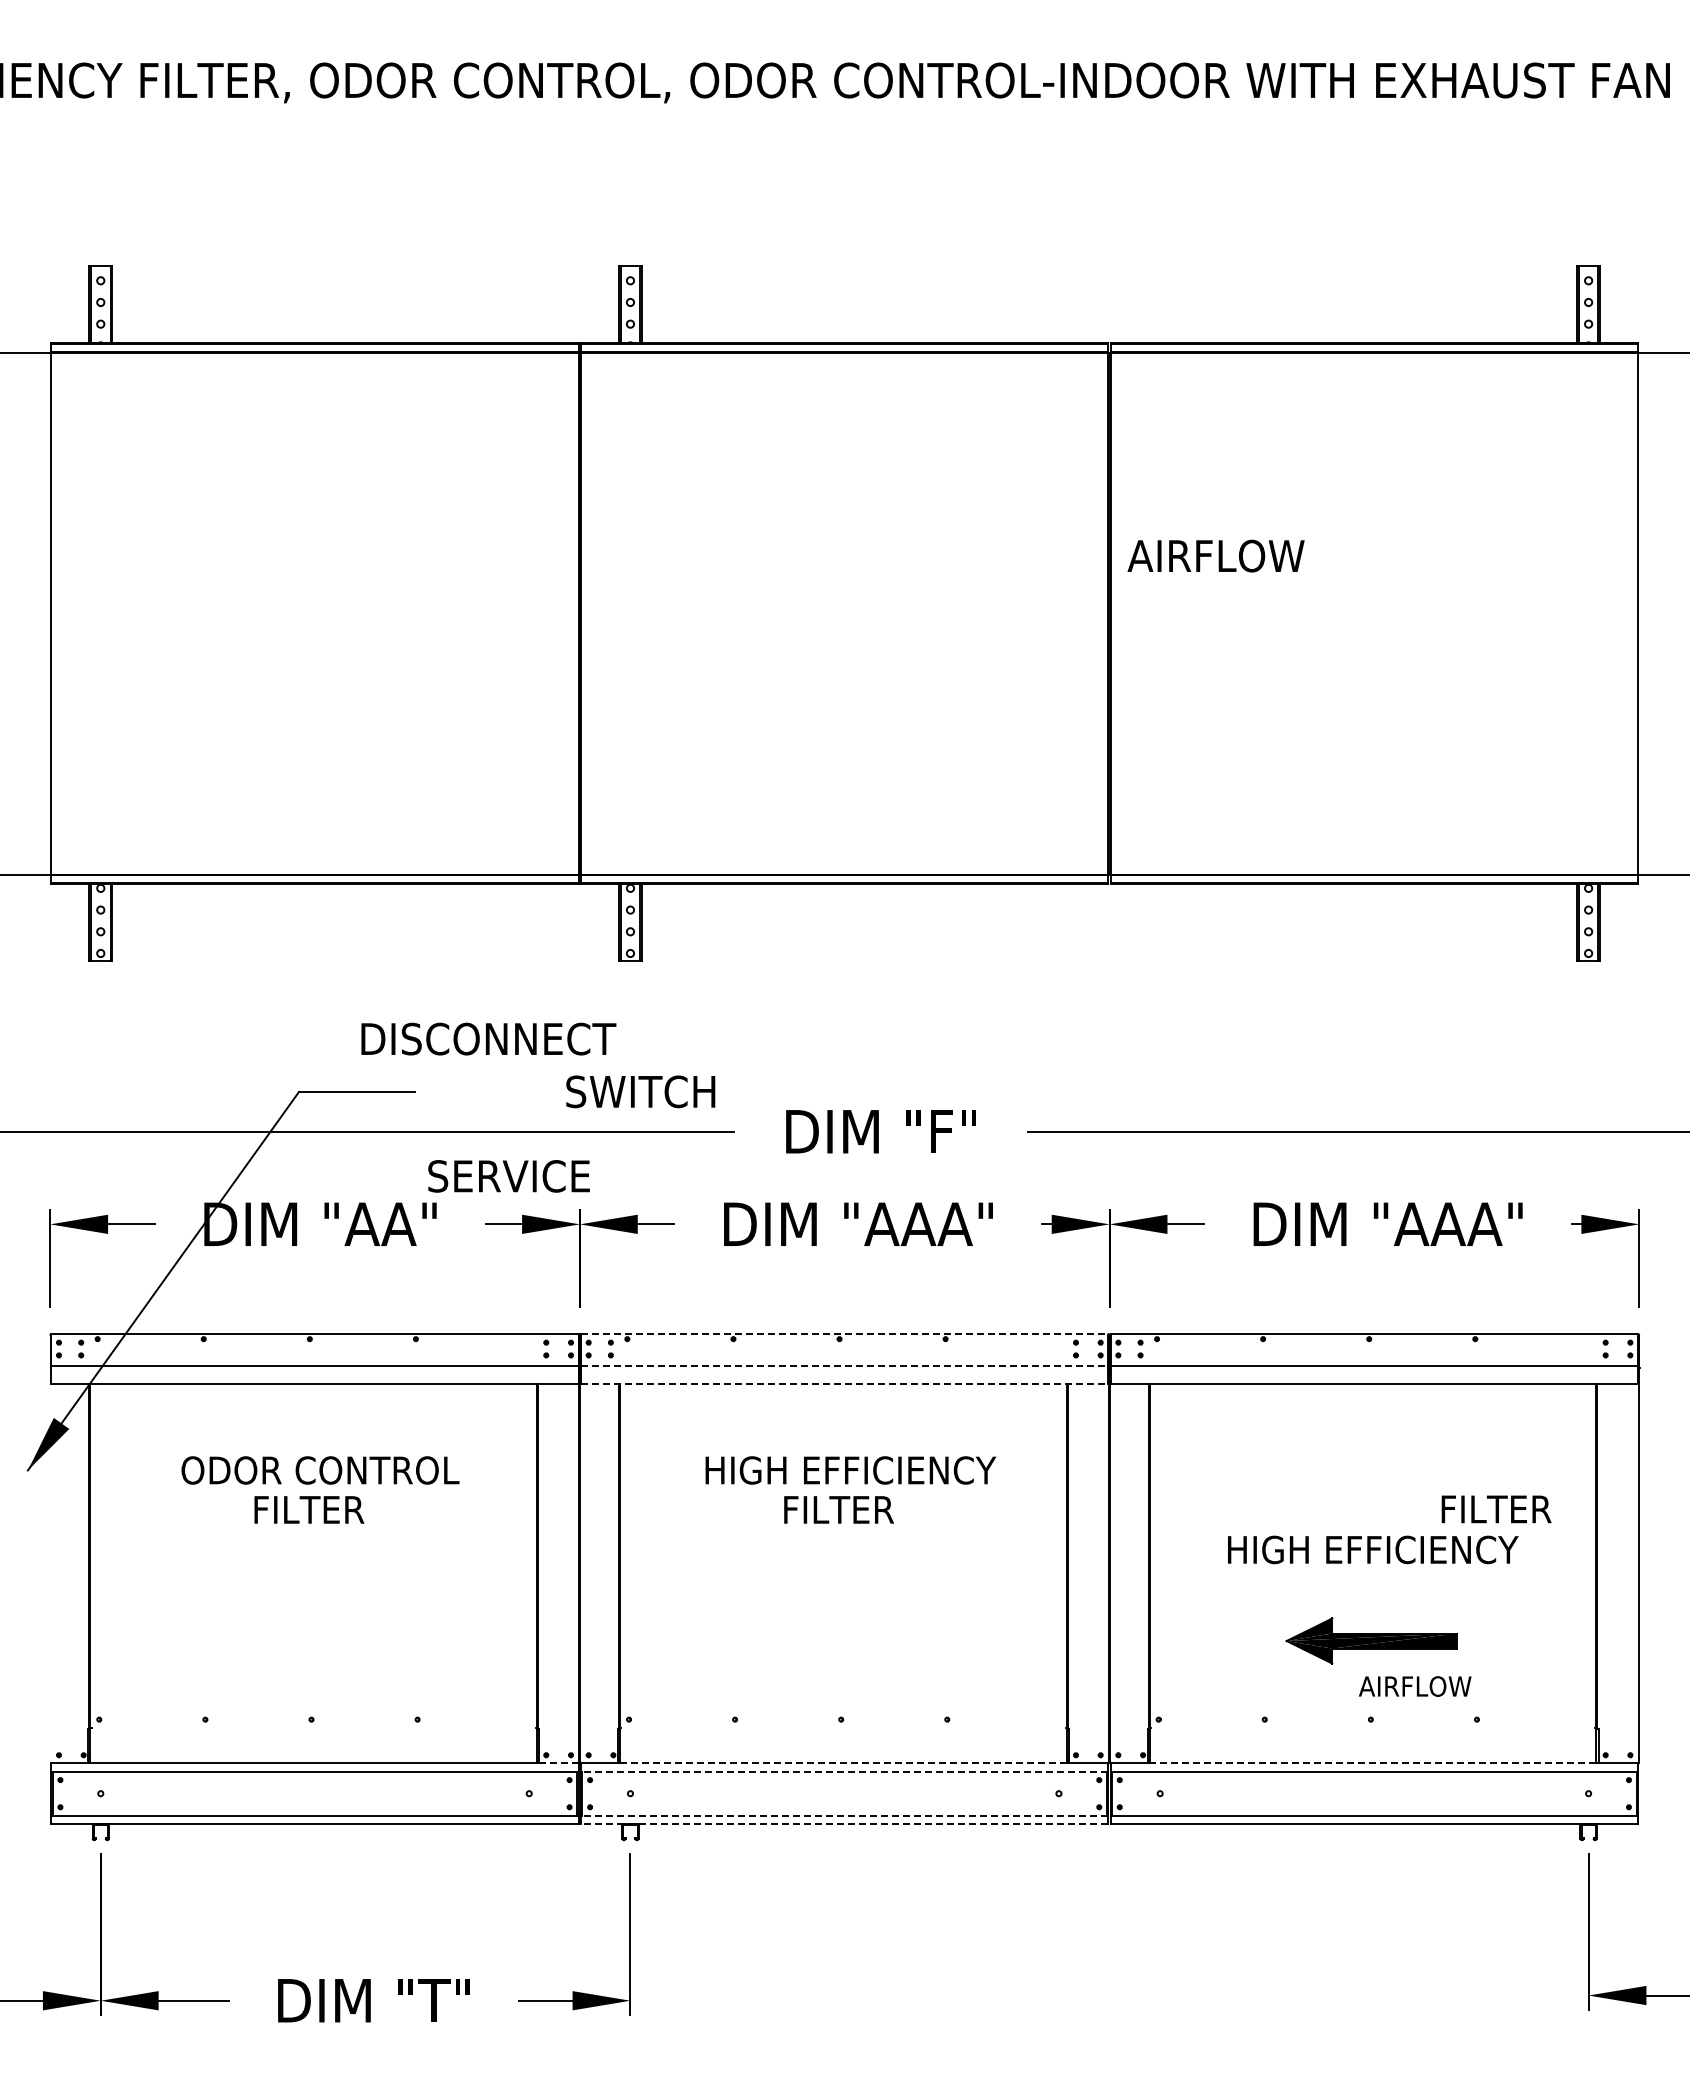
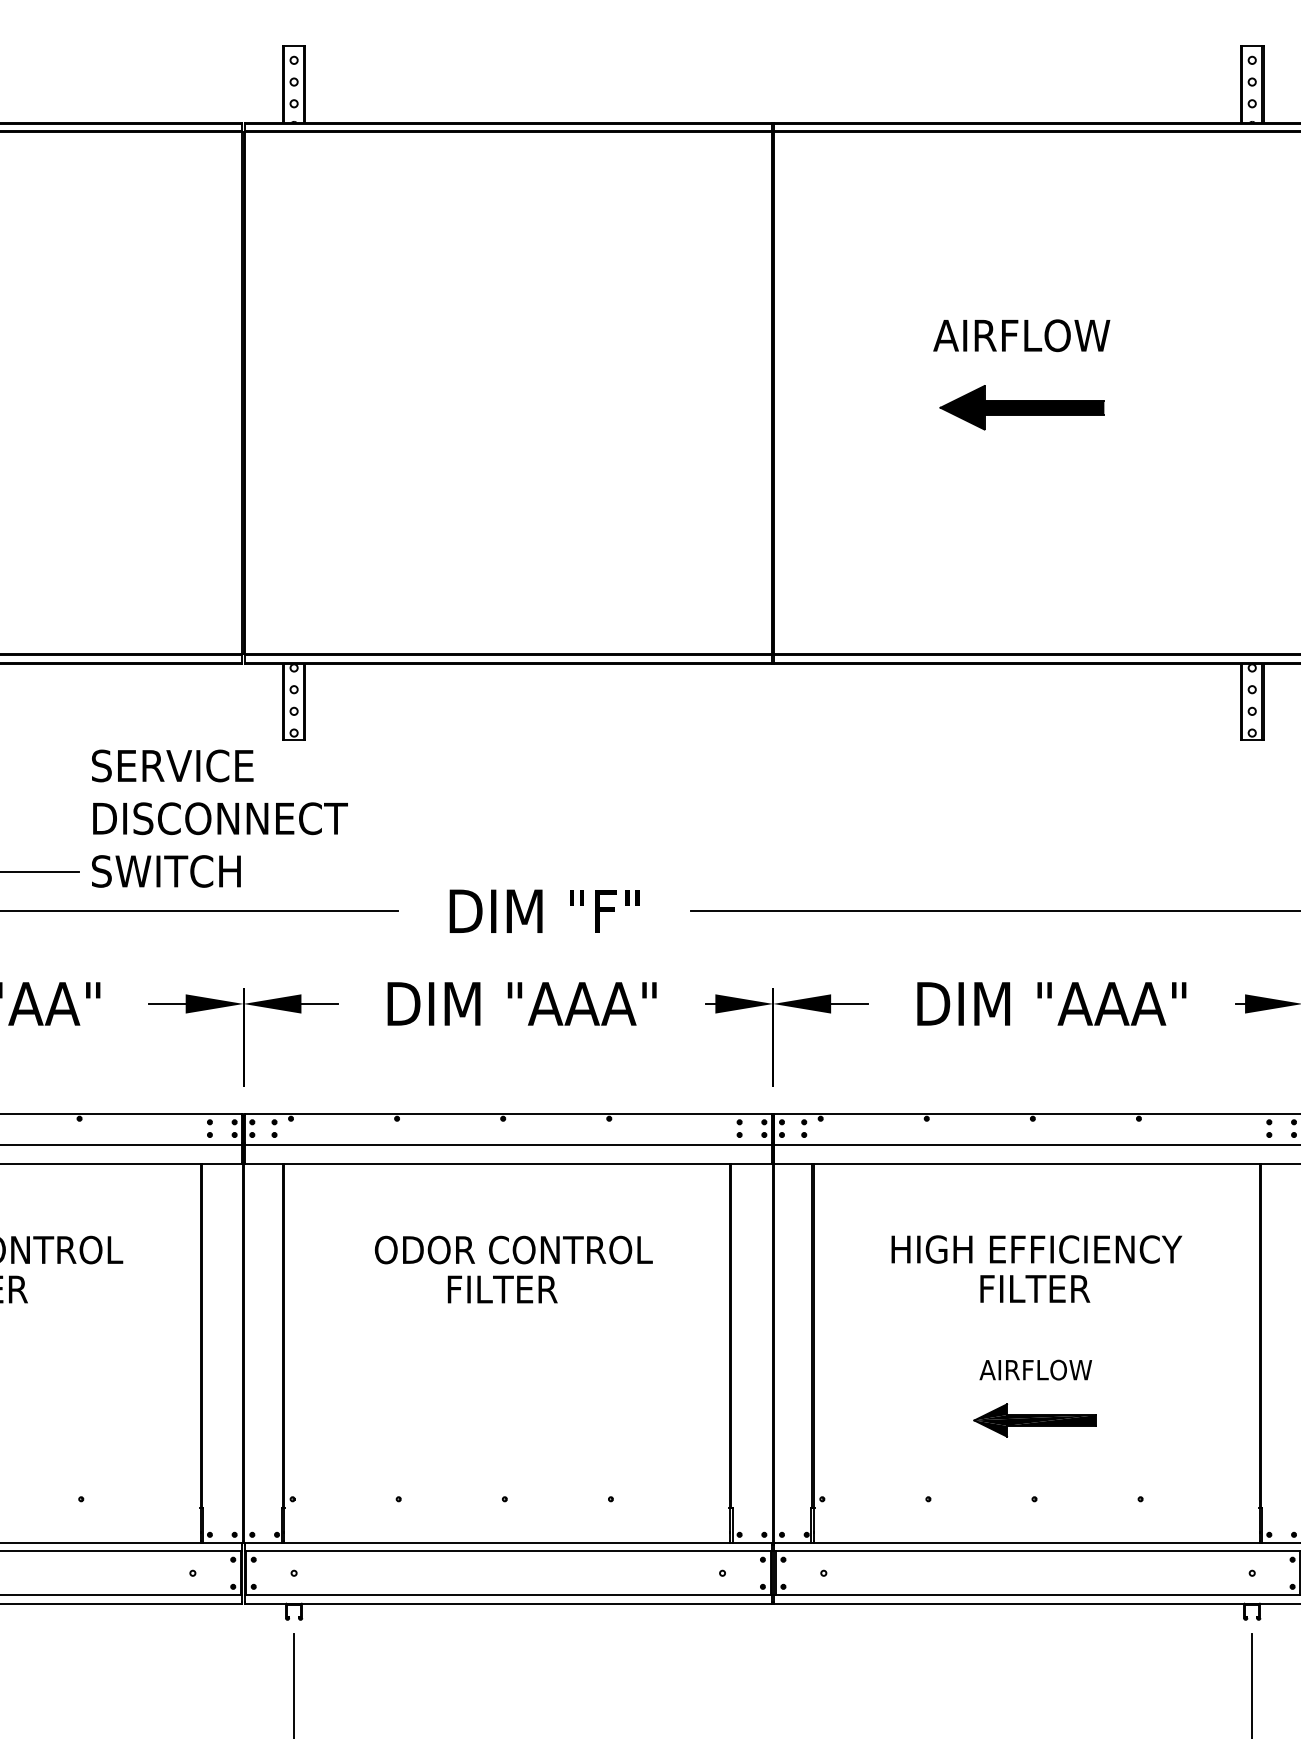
text: (1215, 555) -> (1021, 335), moved
part: (1358, 627) -> (1022, 407), added
text: (488, 1038) -> (220, 818), moved
text: (640, 1091) -> (166, 871), moved
text: (508, 1176) -> (172, 766), moved
line: (844, 1334) -> (508, 1114), dashed -> solid
line: (844, 1365) -> (508, 1145), dashed -> solid
line: (844, 1384) -> (508, 1164), dashed -> solid
text: (850, 1470) -> (514, 1250), HIGH EFFICIENCY -> ODOR CONTROL
text: (1496, 1509) -> (1035, 1289), moved
text: (1373, 1549) -> (1037, 1249), moved
part: (1370, 1640) -> (1034, 1420), size x0.71
text: (1415, 1686) -> (1036, 1370), moved
line: (559, 1763) -> (223, 1543), dashed -> solid
line: (842, 1763) -> (506, 1543), dashed -> solid
line: (1372, 1763) -> (1036, 1543), dashed -> solid
line: (844, 1771) -> (508, 1551), dashed -> solid
line: (844, 1815) -> (508, 1595), dashed -> solid
line: (844, 1823) -> (508, 1603), dashed -> solid

